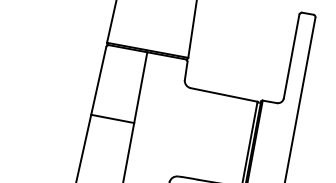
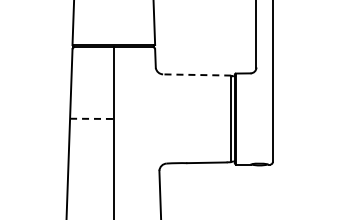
line: (223, 94) -> (196, 74), solid -> dashed
line: (112, 118) -> (91, 118), solid -> dashed

